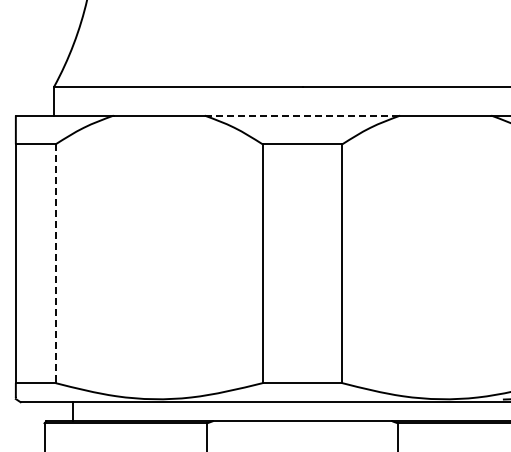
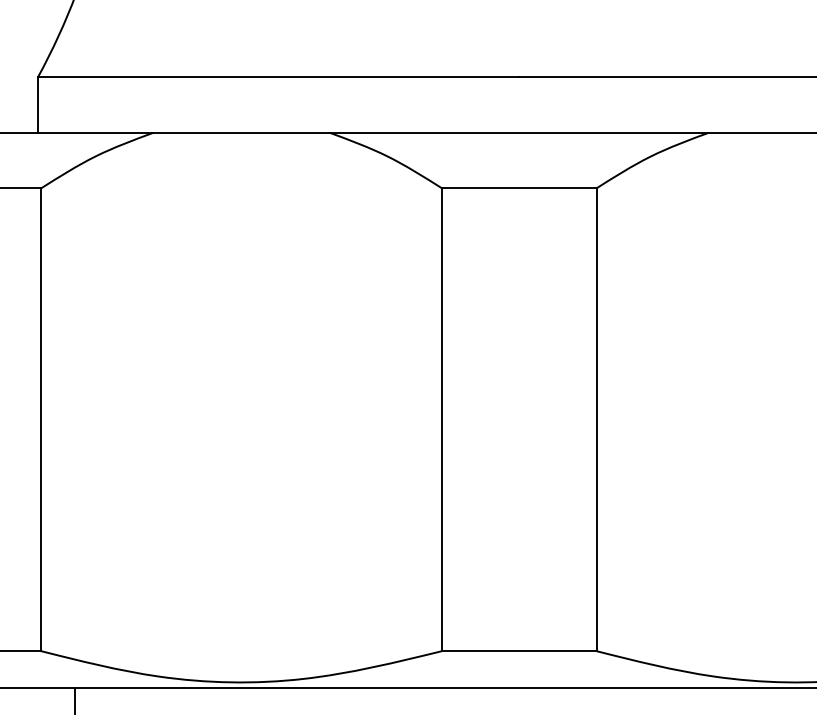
line: (302, 115) -> (519, 132), dashed -> solid
line: (55, 264) -> (40, 421), dashed -> solid

